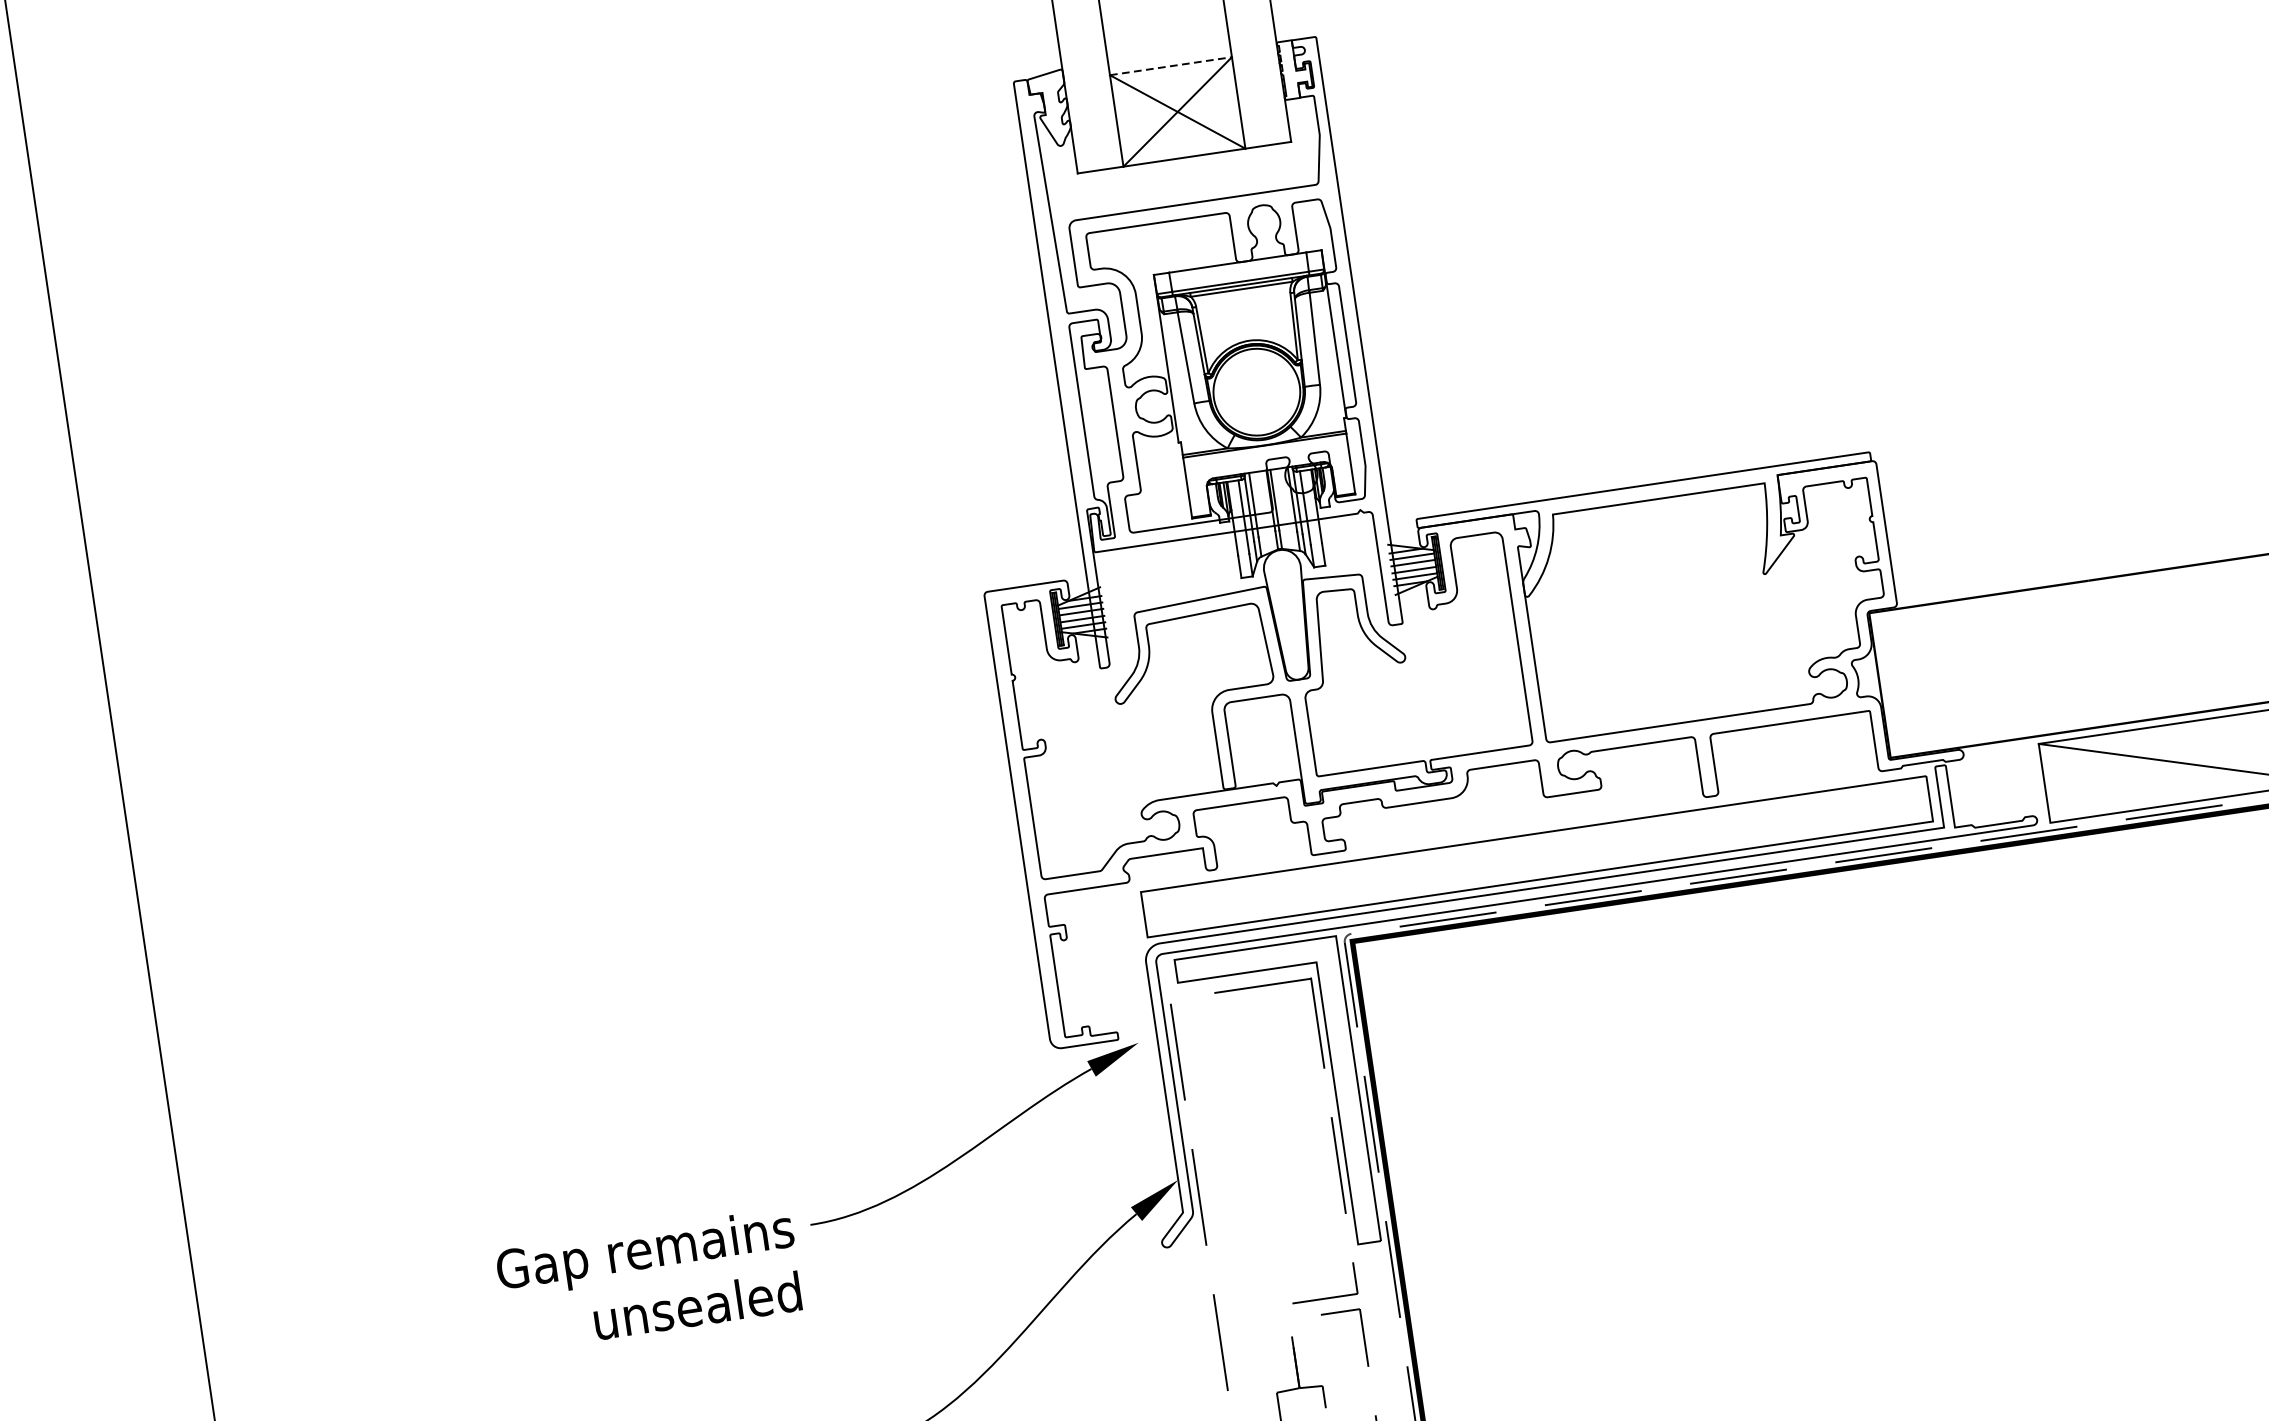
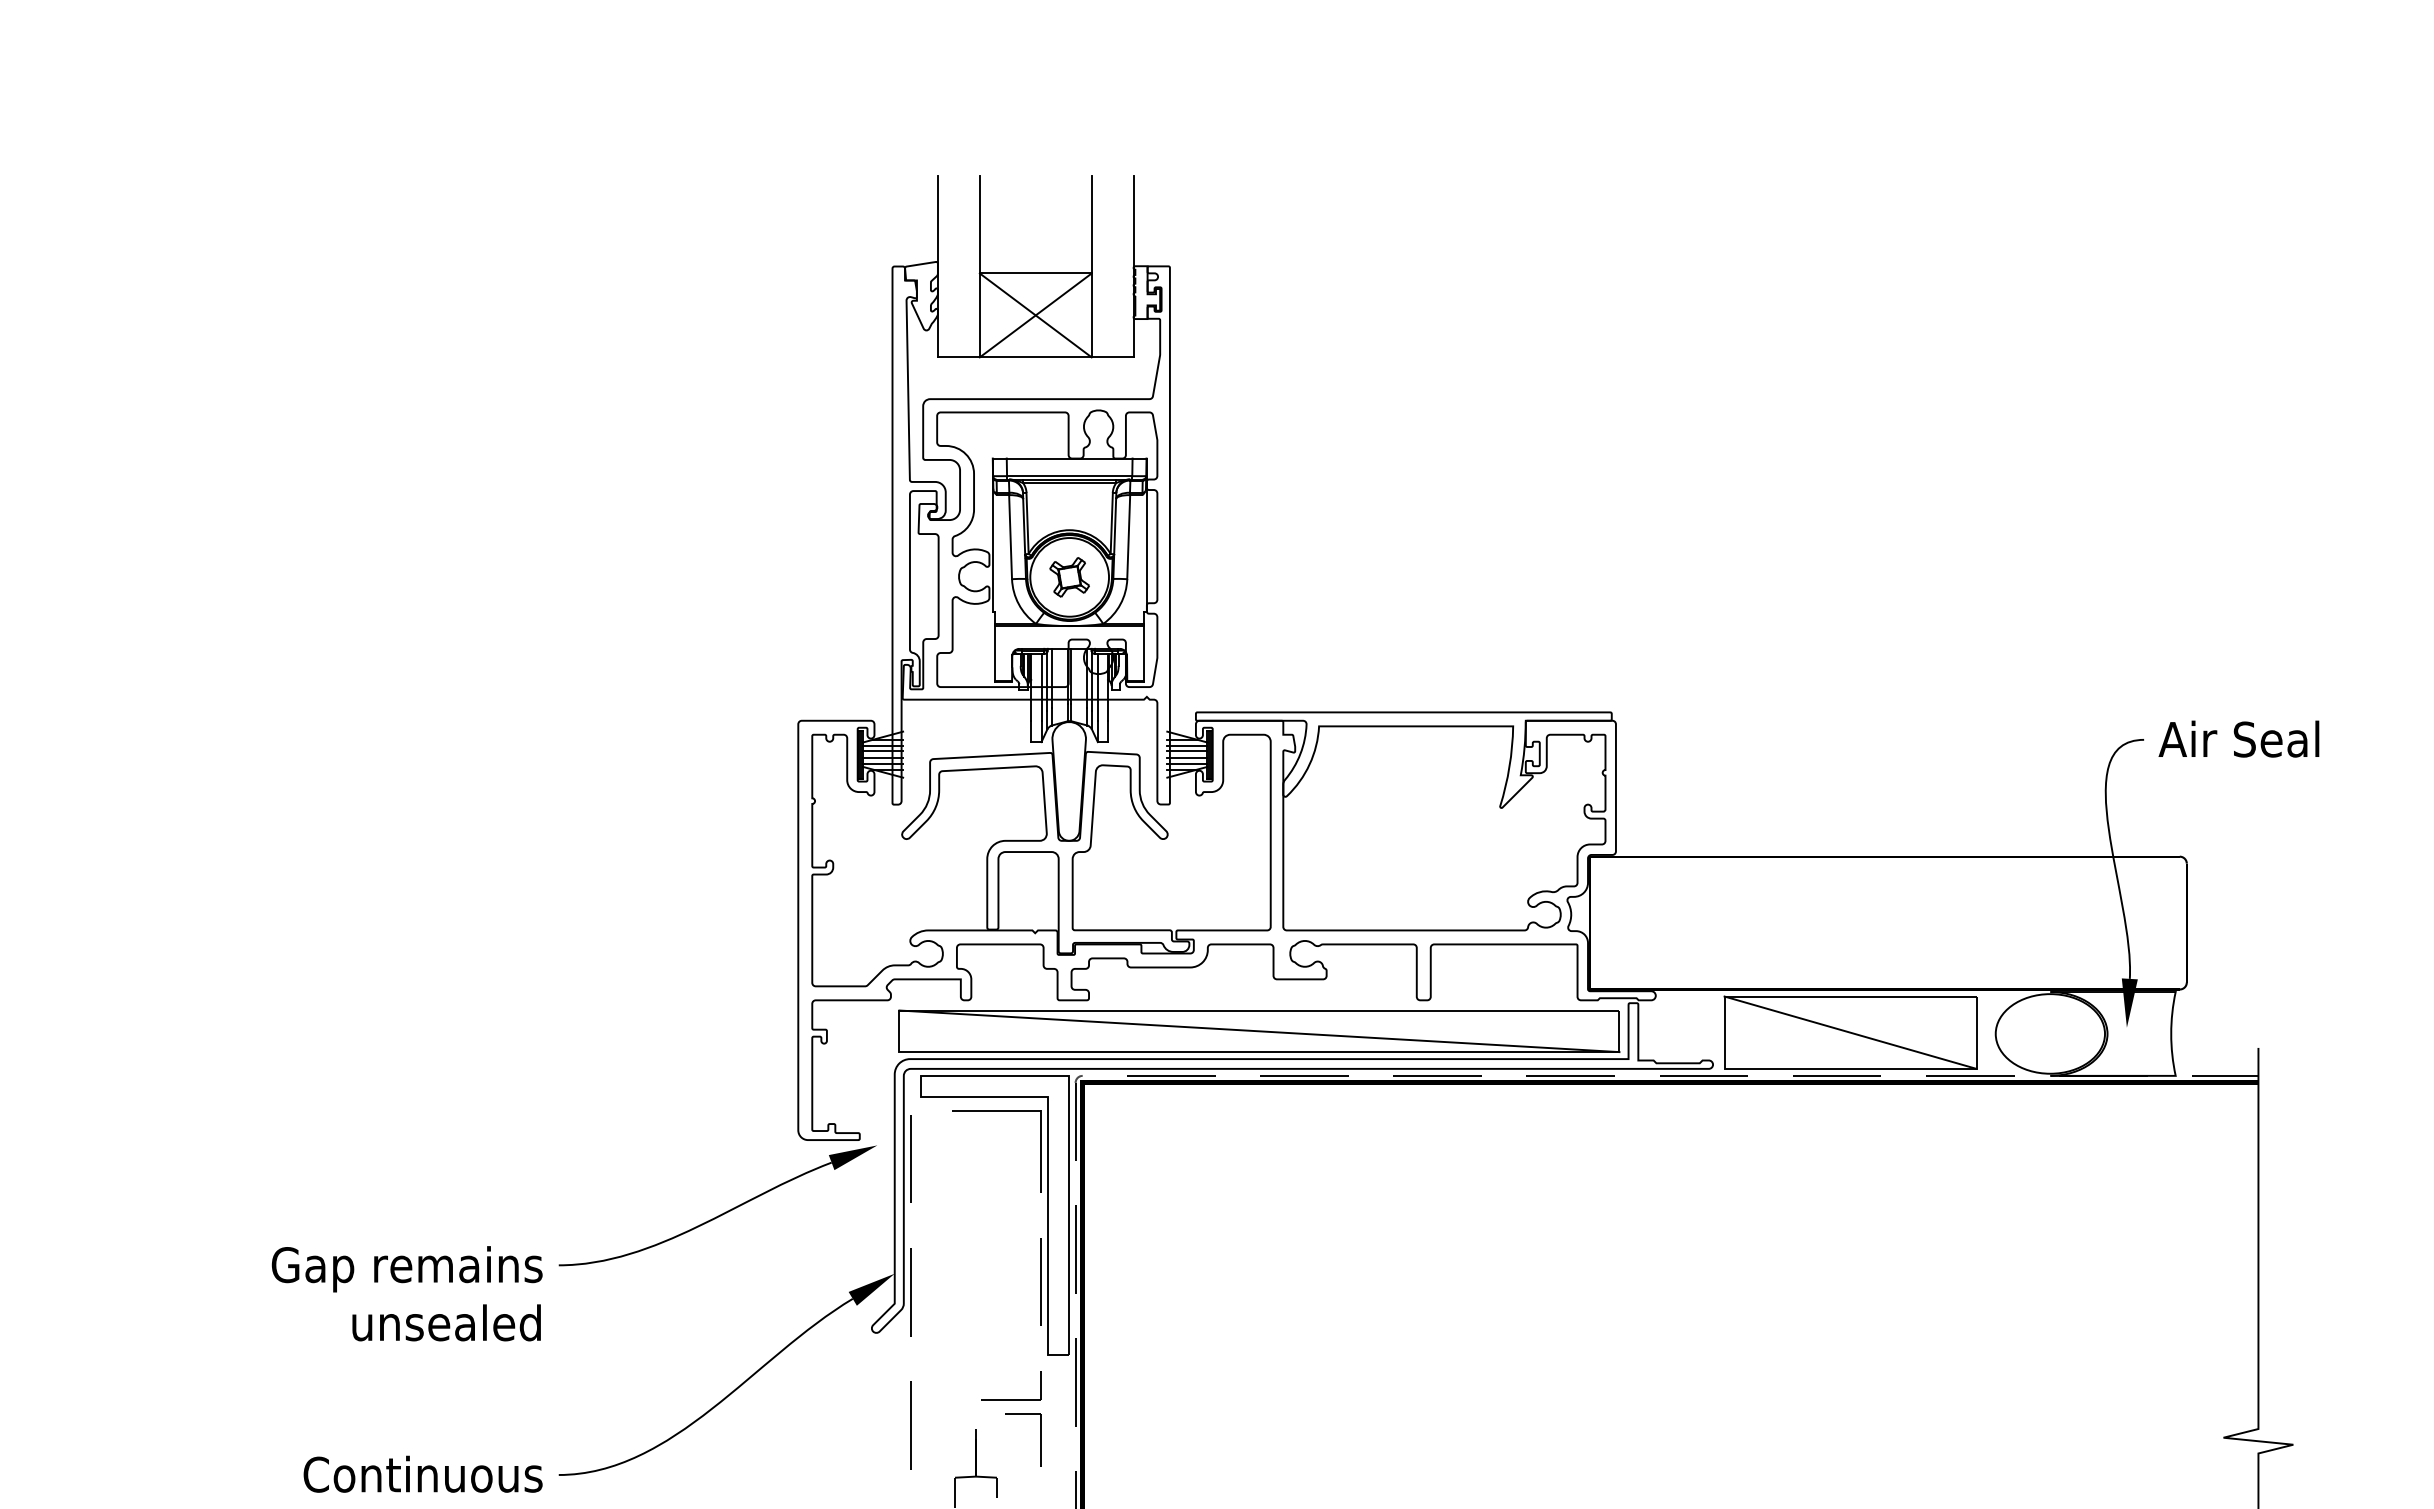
line: (1170, 66) -> (1035, 273), dashed -> solid
part: (1256, 392) -> (1069, 577), added
line: (1537, 856) -> (1259, 1031), added

